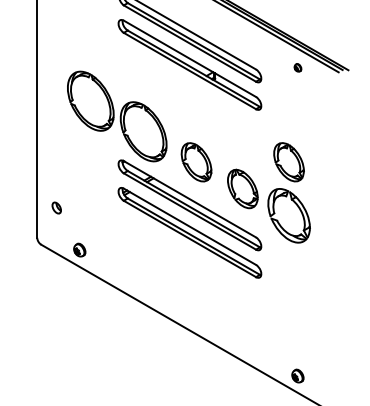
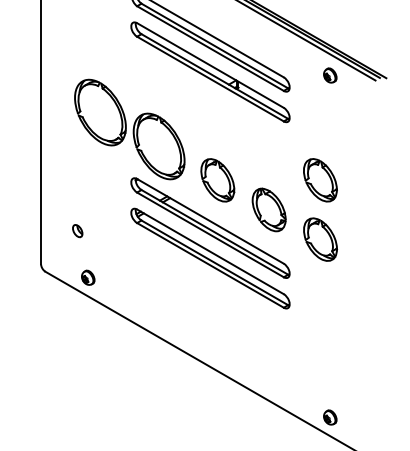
part: (298, 67) -> (330, 75), size x1.67
part: (56, 208) -> (77, 231), moved
part: (289, 215) -> (320, 239), size x0.71

